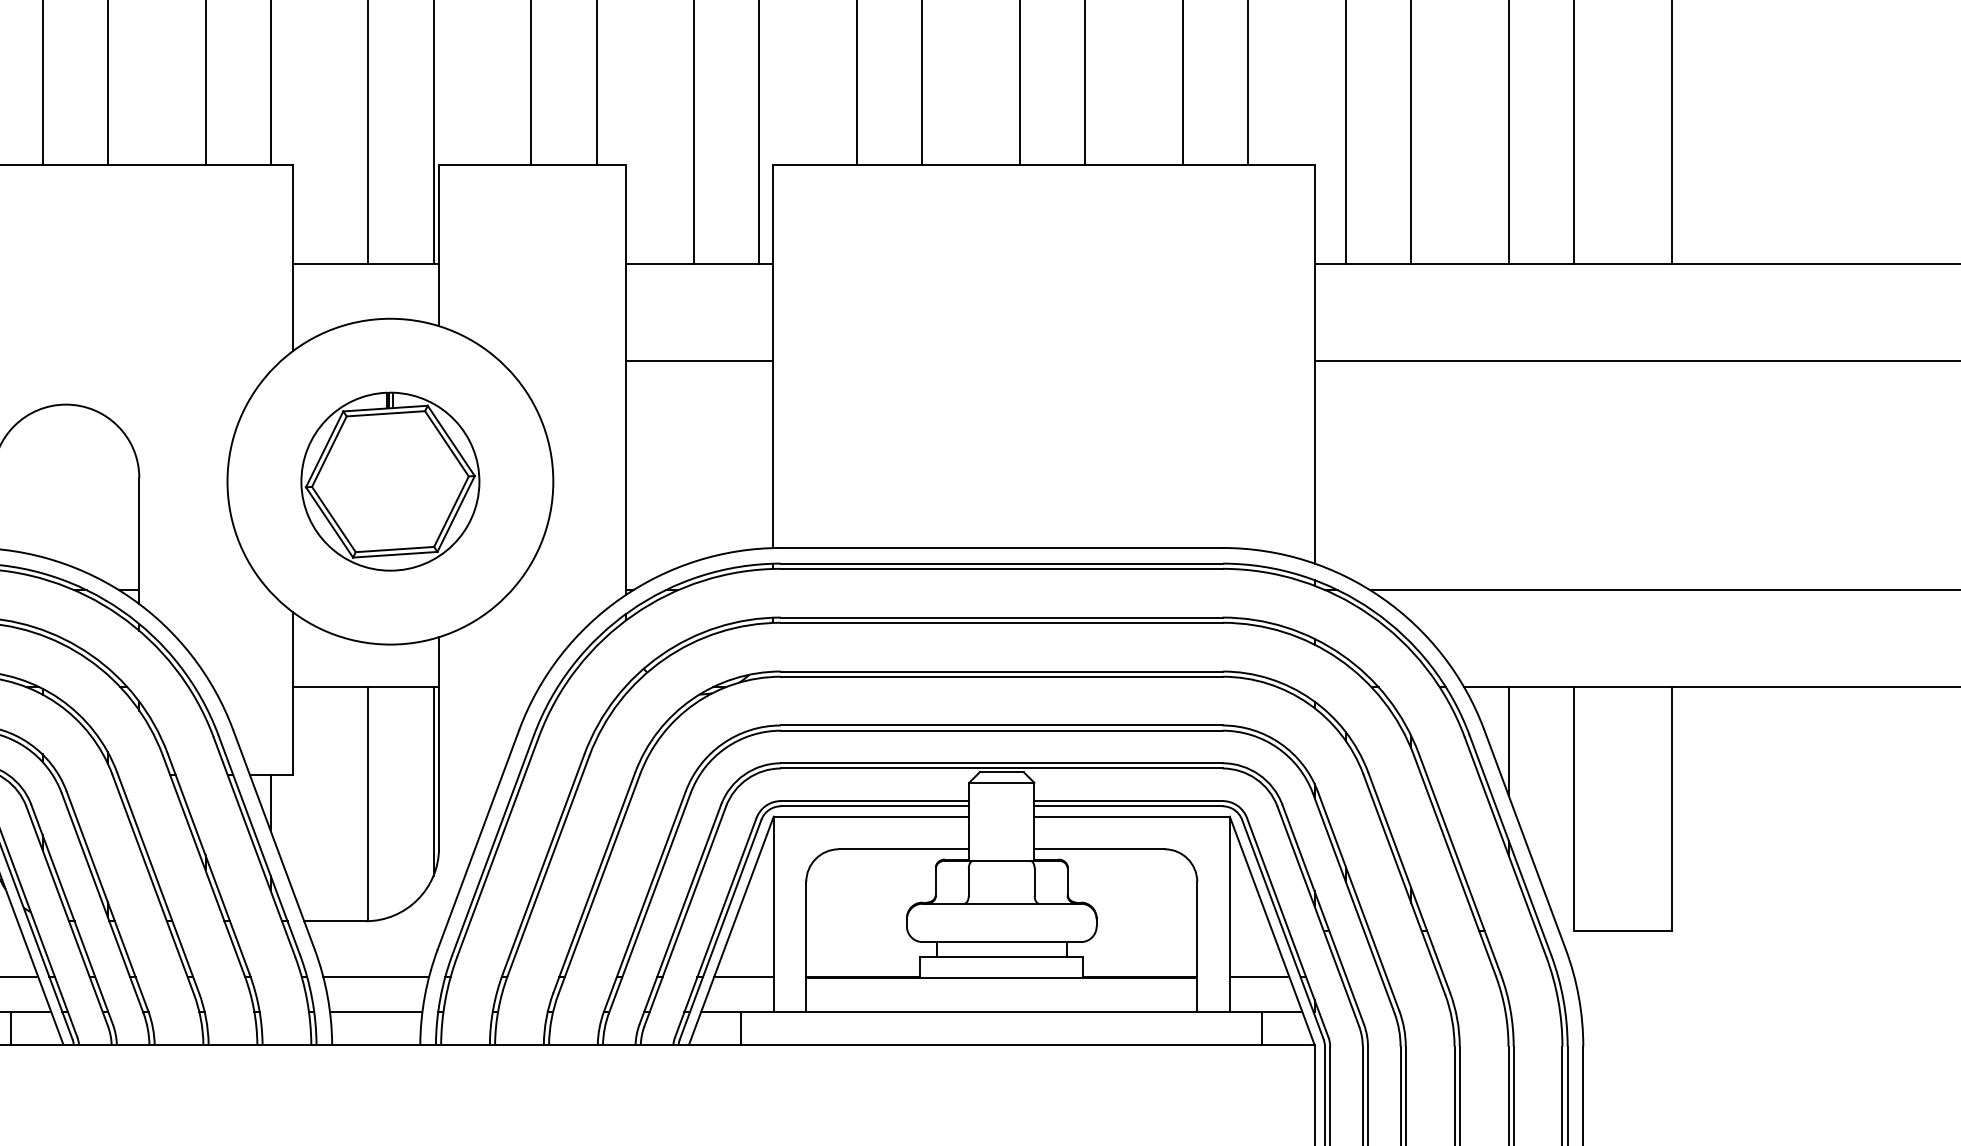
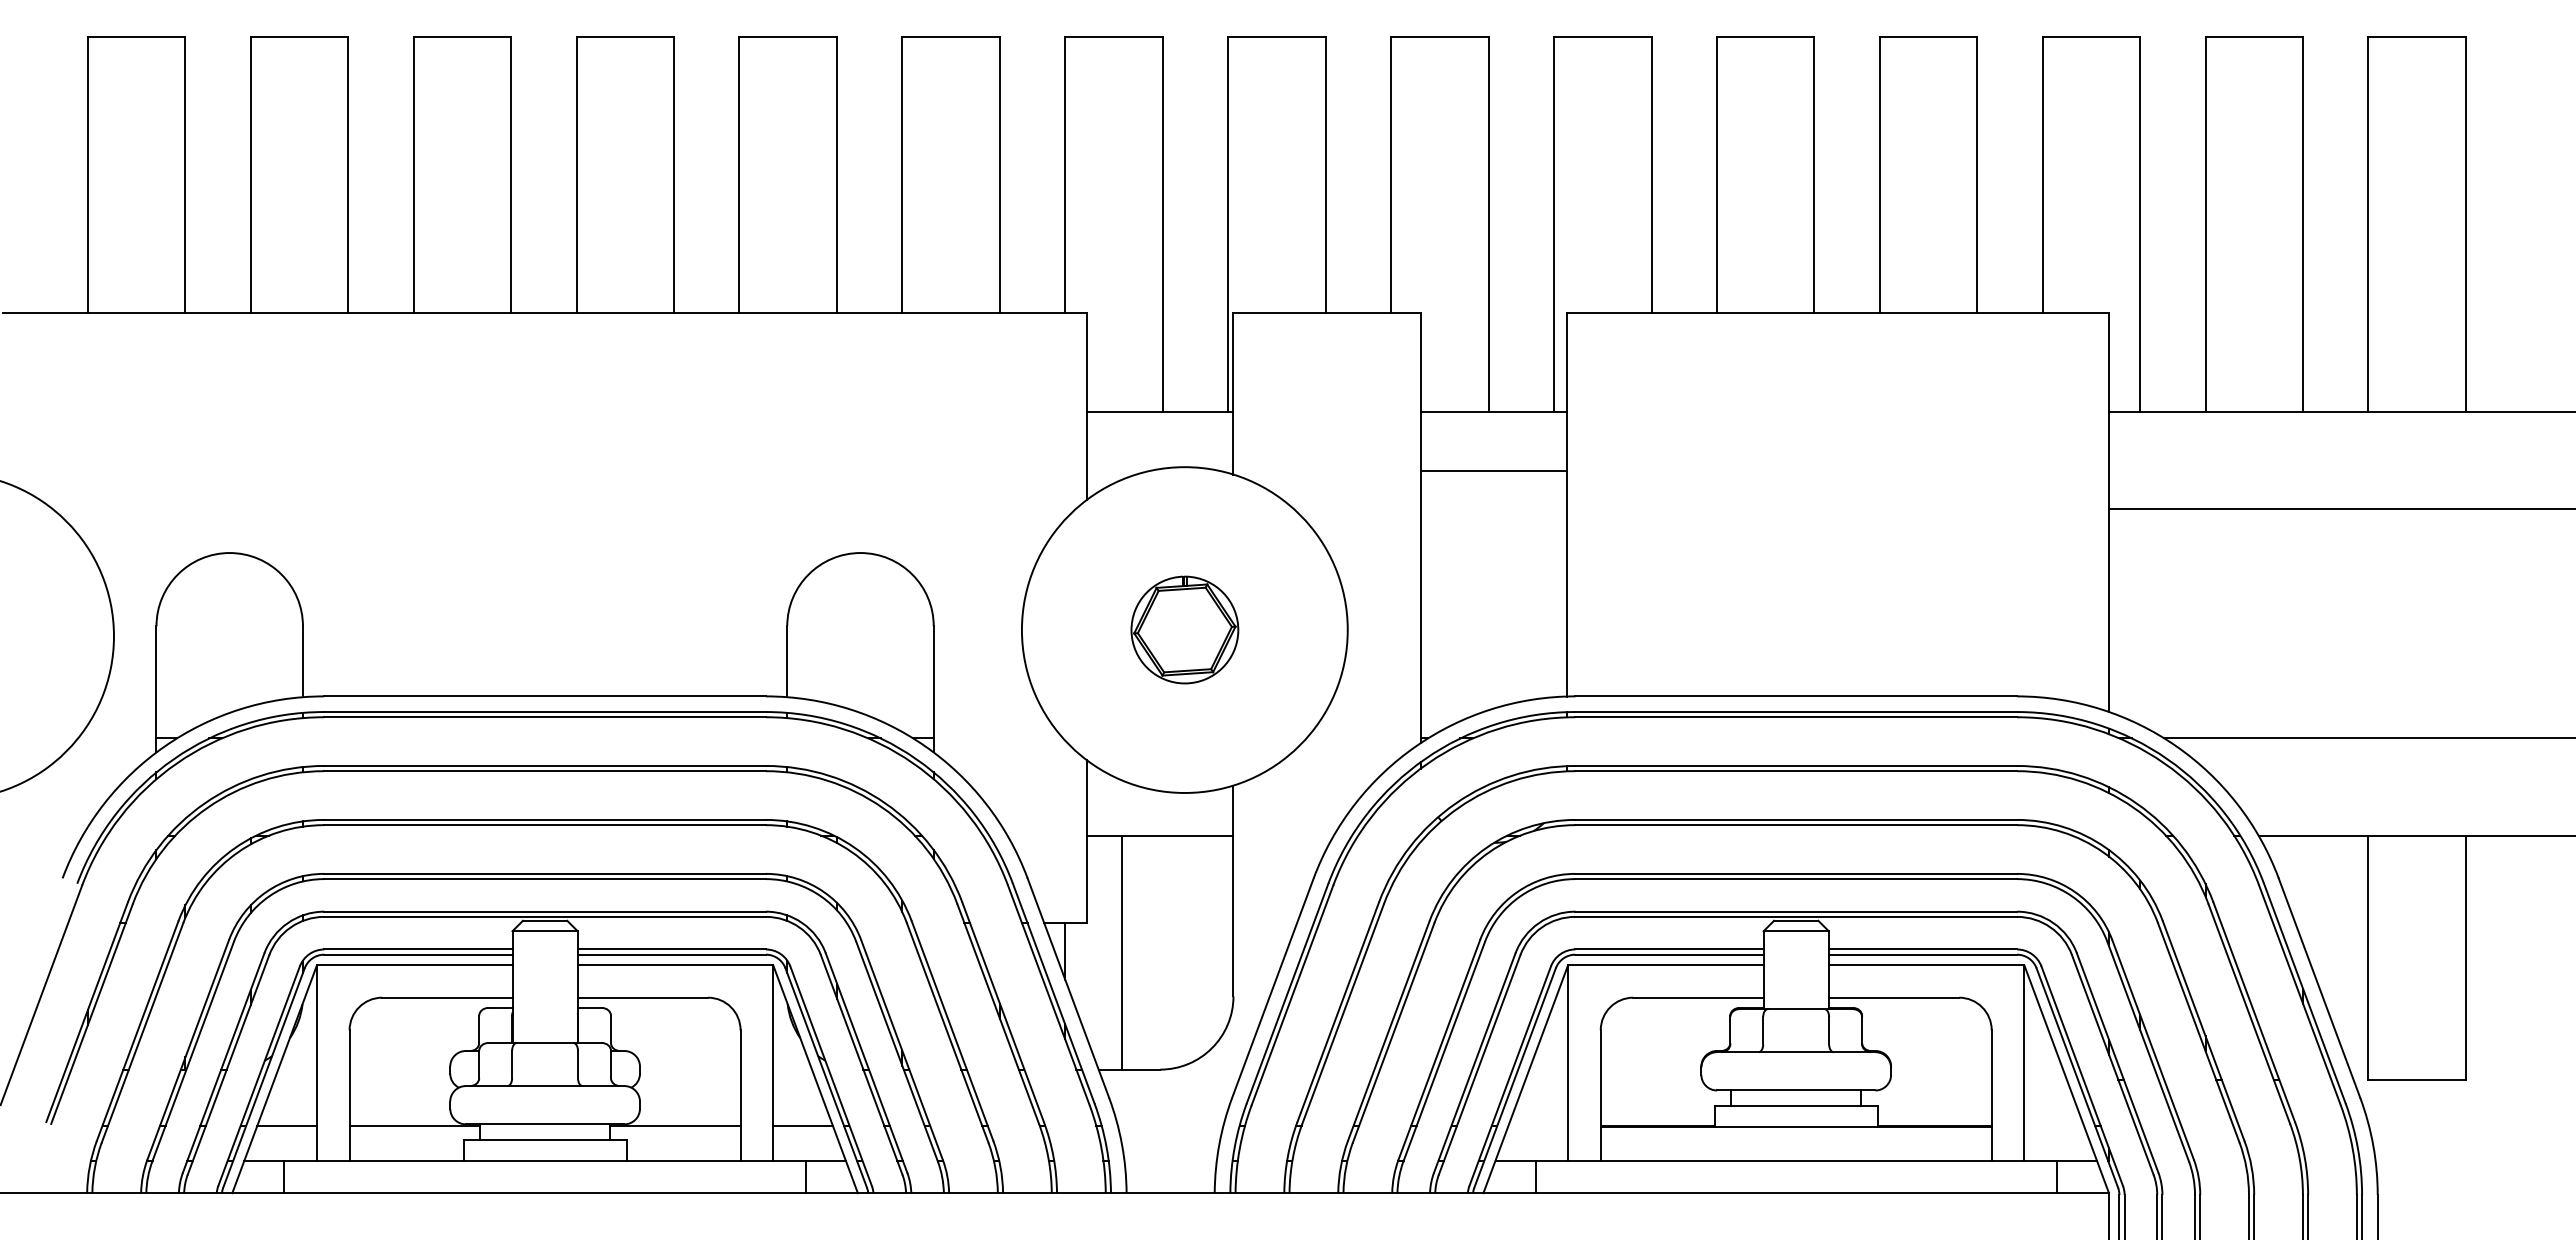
line: (699, 361) -> (1493, 471), moved
part: (390, 481) -> (1184, 629), size x0.6
line: (1509, 741) -> (2303, 889), removed
line: (434, 781) -> (1228, 929), removed
line: (368, 804) -> (1121, 952), moved
line: (376, 977) -> (1170, 1125), removed
line: (744, 977) -> (1538, 1125), removed
line: (1259, 977) -> (2053, 1125), removed
line: (376, 1012) -> (1170, 1160), removed

